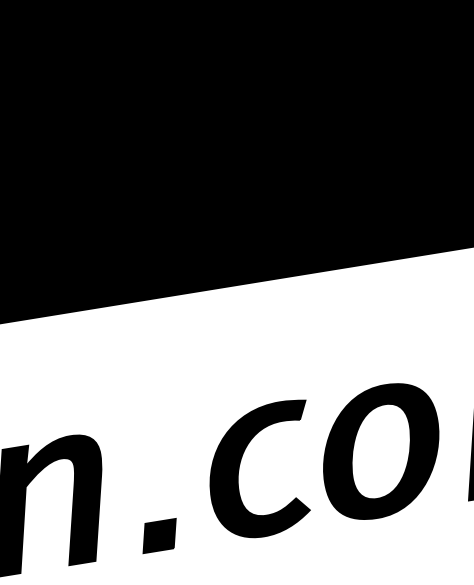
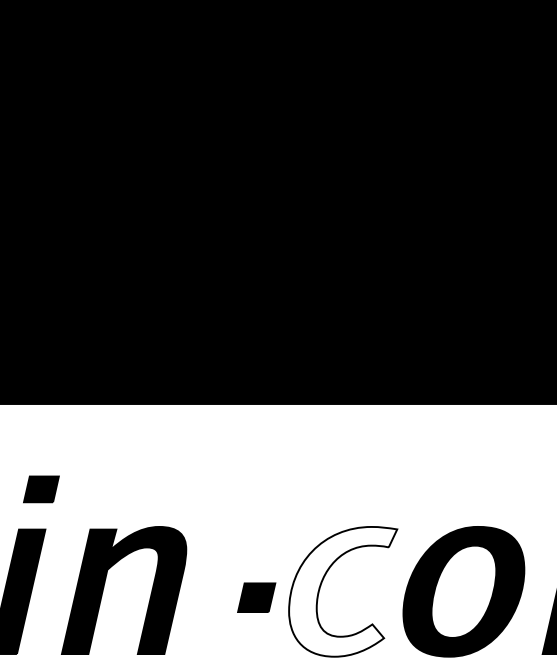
fill: (262, 470) -> (343, 591), removed
part: (159, 535) -> (256, 597), moved

